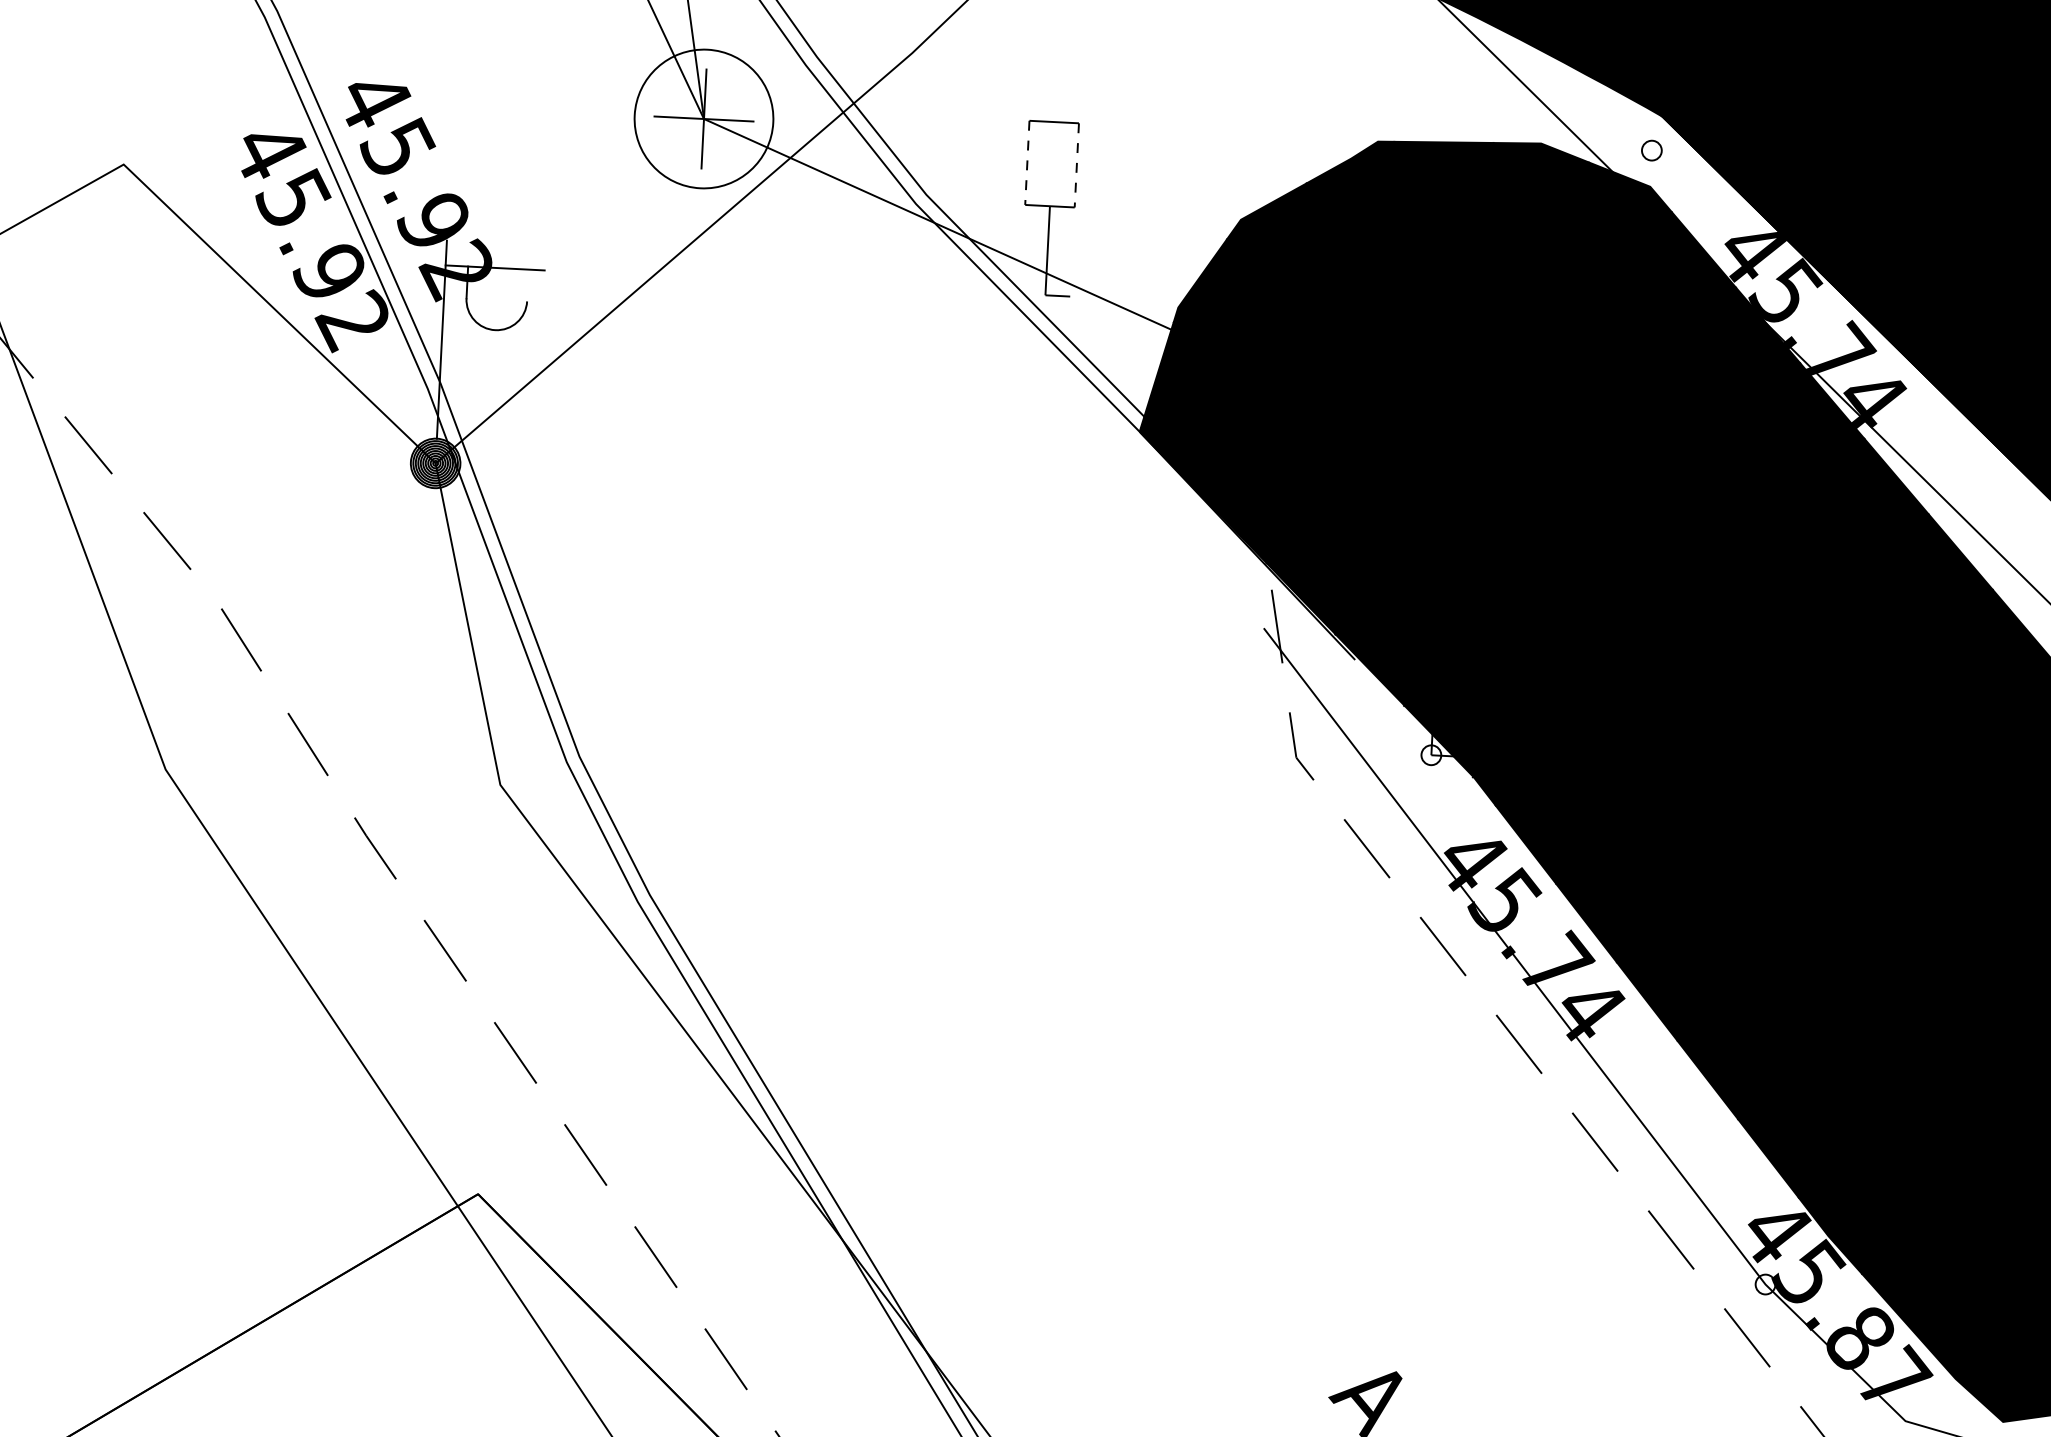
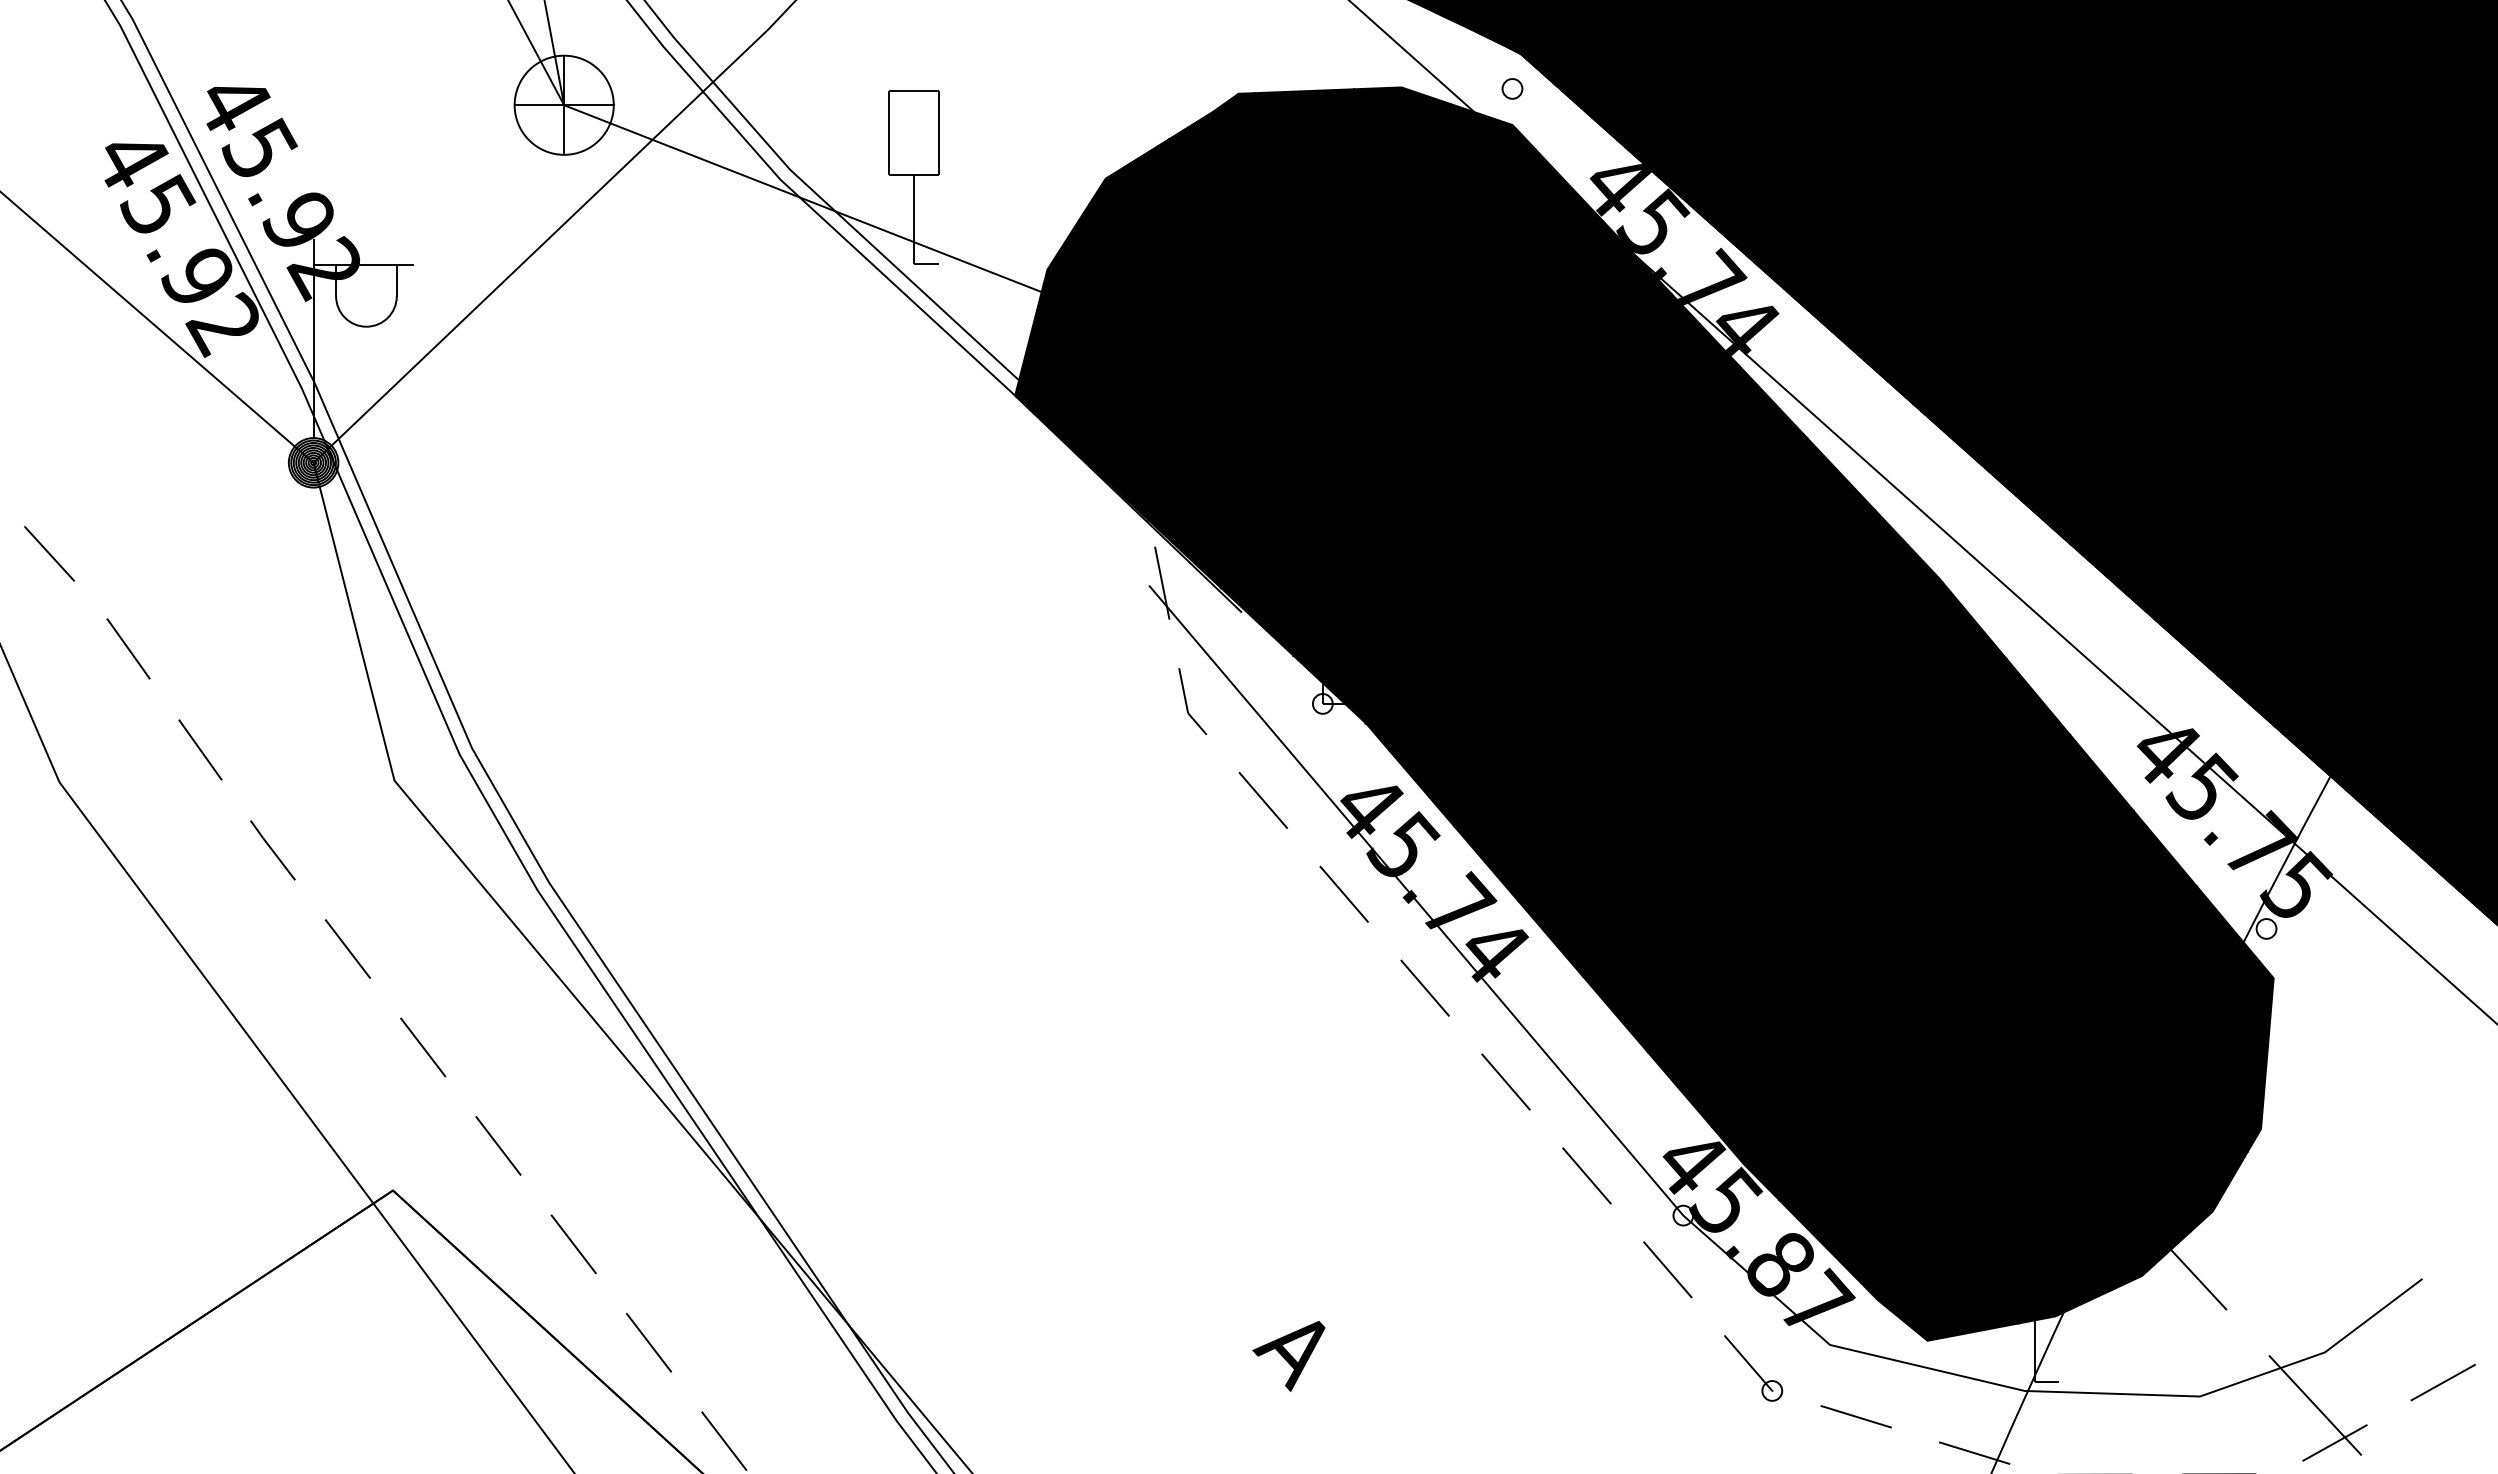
circle: (703, 118) -> (563, 104), size x0.71
line: (1027, 163) -> (889, 133), dashed -> solid
line: (1076, 166) -> (938, 133), dashed -> solid
line: (527, 285) -> (396, 280), added

